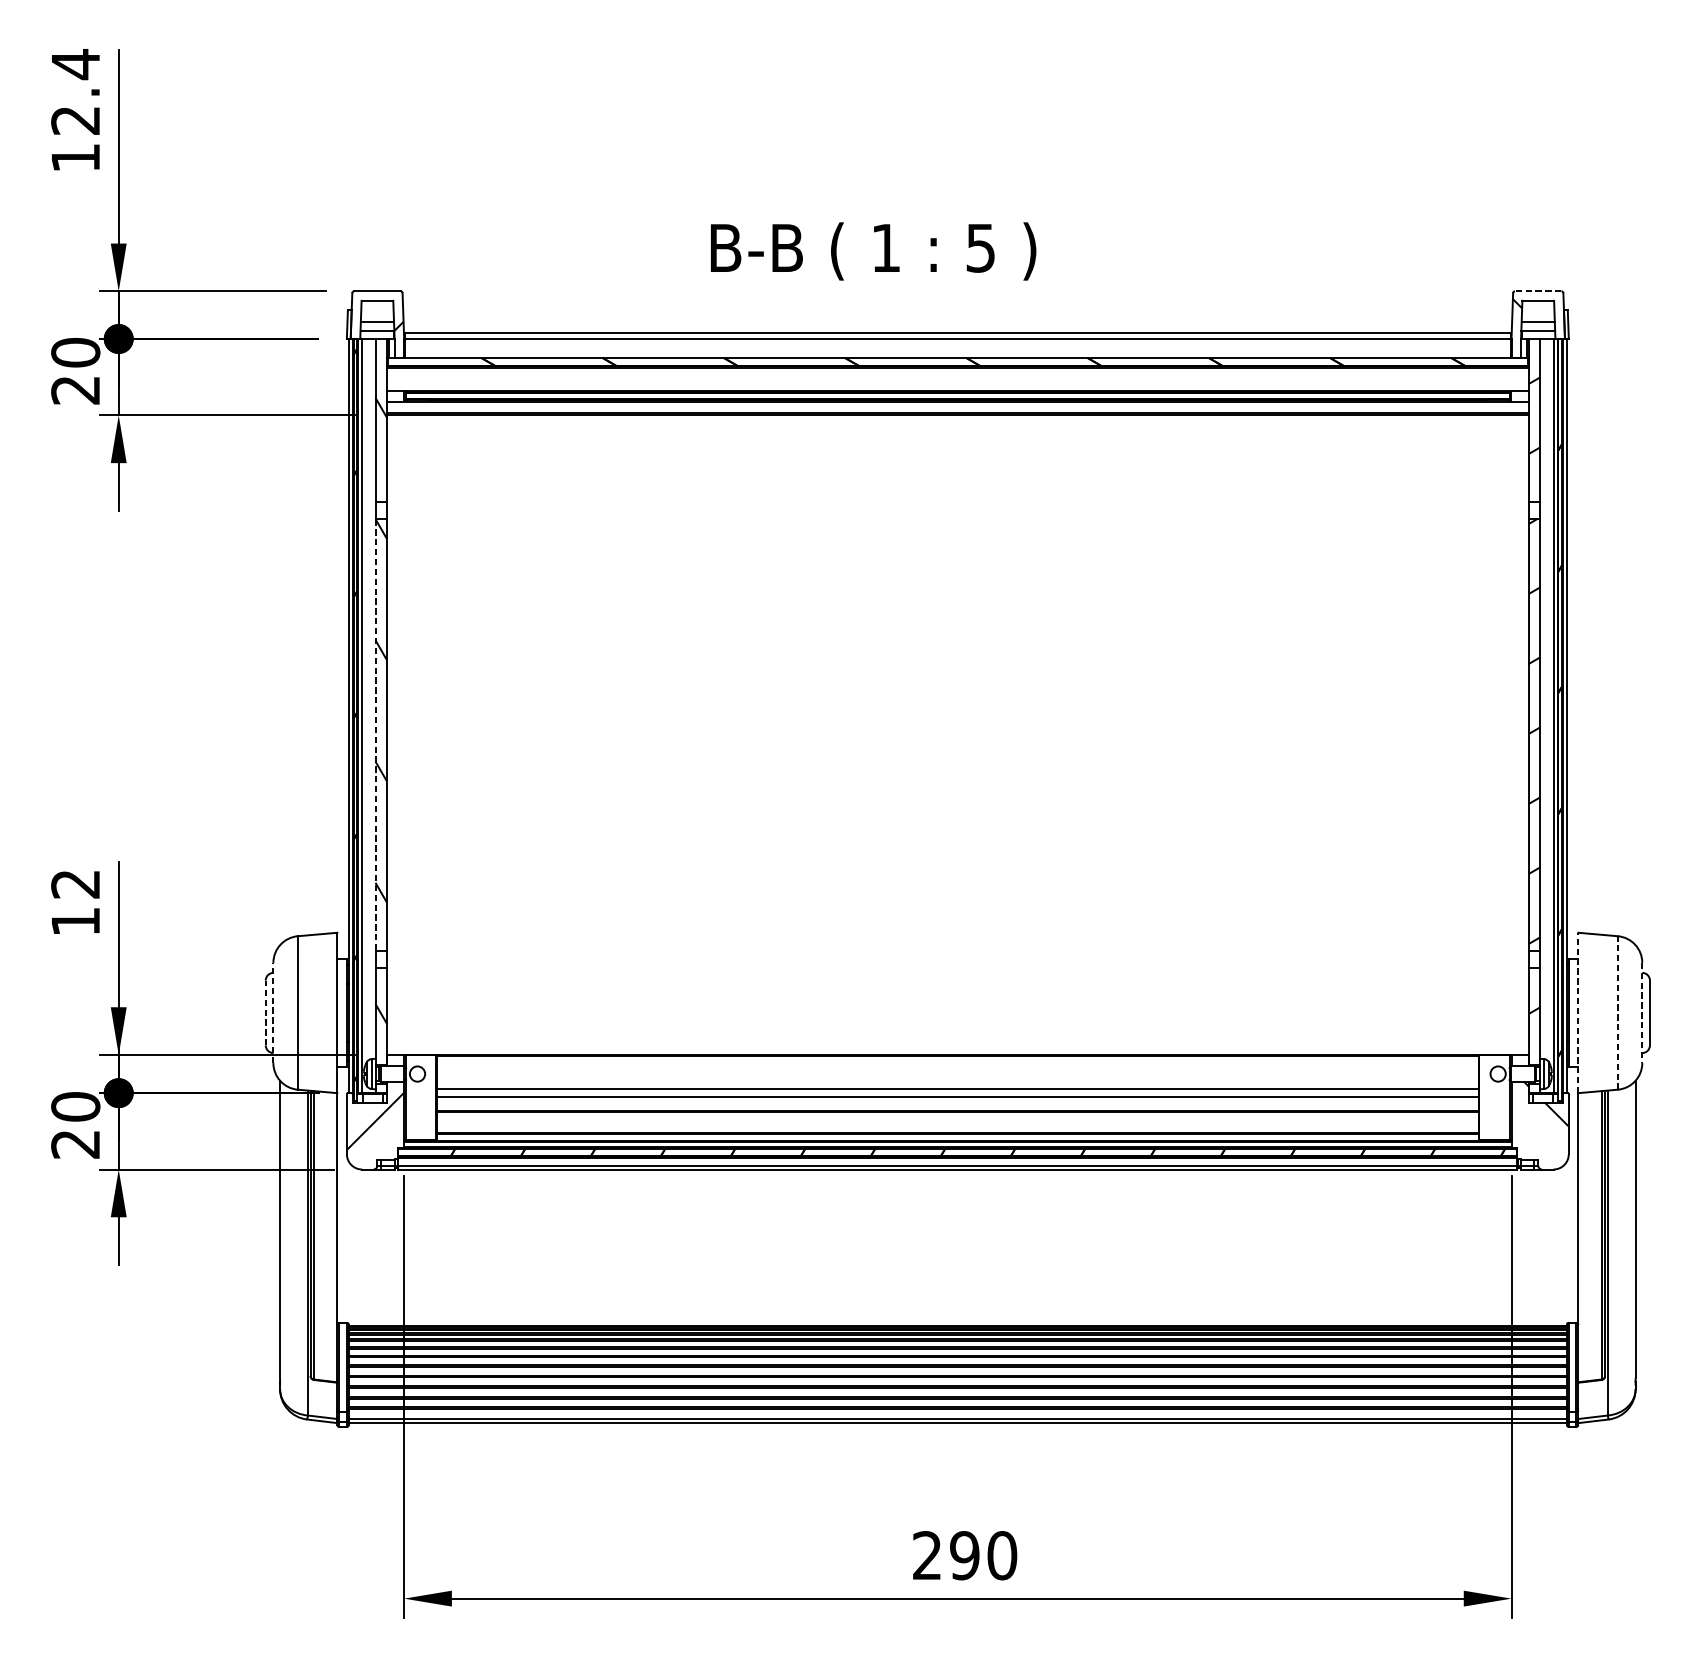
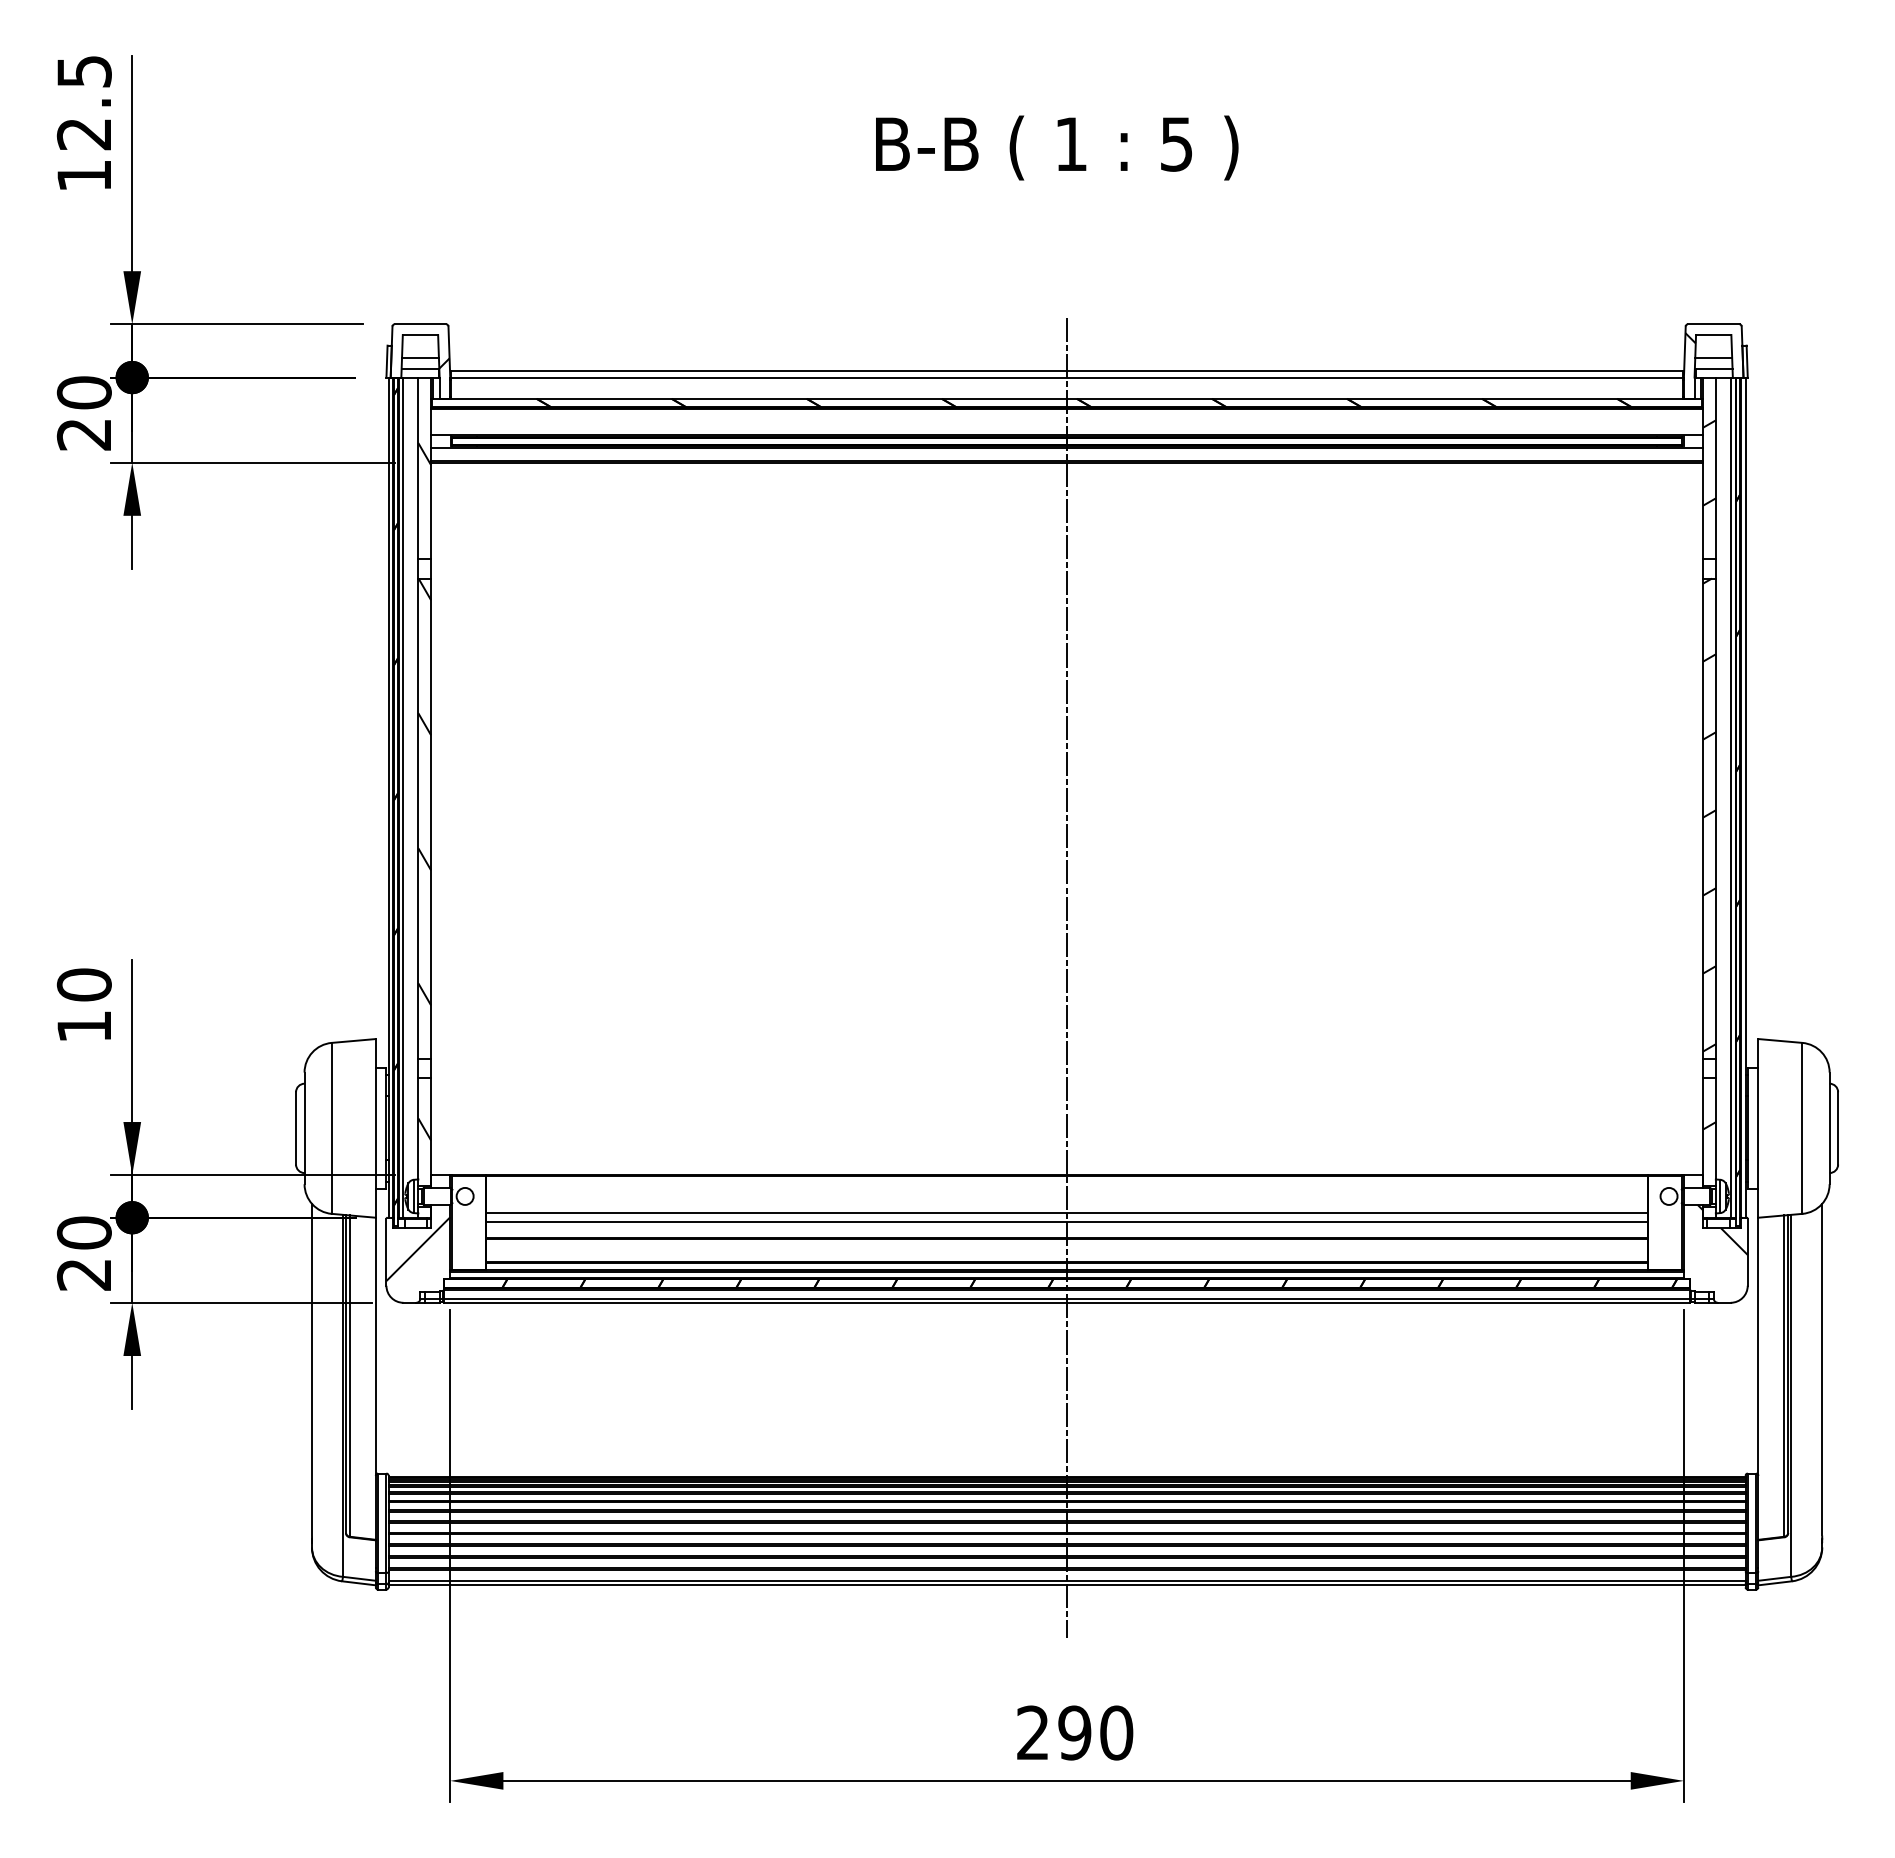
text: (75, 64) -> (84, 71), 12.4 -> 12.5
text: (873, 251) -> (1057, 147), moved
line: (1538, 291) -> (1713, 324), dashed -> solid
line: (375, 735) -> (418, 819), dashed -> solid
line: (958, 877) -> (1067, 977), added
text: (74, 883) -> (83, 984), 12 -> 10
line: (266, 1012) -> (296, 1127), dashed -> solid
line: (1578, 1012) -> (1758, 1127), dashed -> solid
line: (1617, 1012) -> (1802, 1127), dashed -> solid
line: (273, 1013) -> (304, 1128), dashed -> solid
line: (1642, 1013) -> (1829, 1128), dashed -> solid

